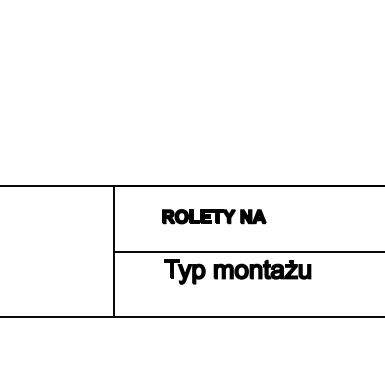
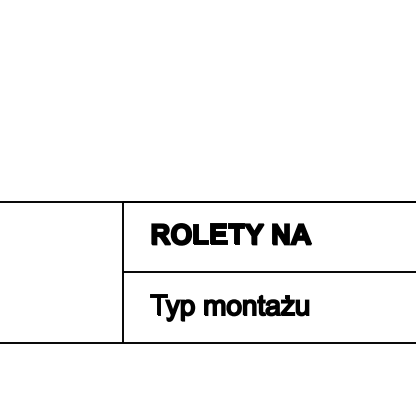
part: (214, 216) -> (231, 234), size x1.43
part: (237, 271) -> (229, 307), moved

